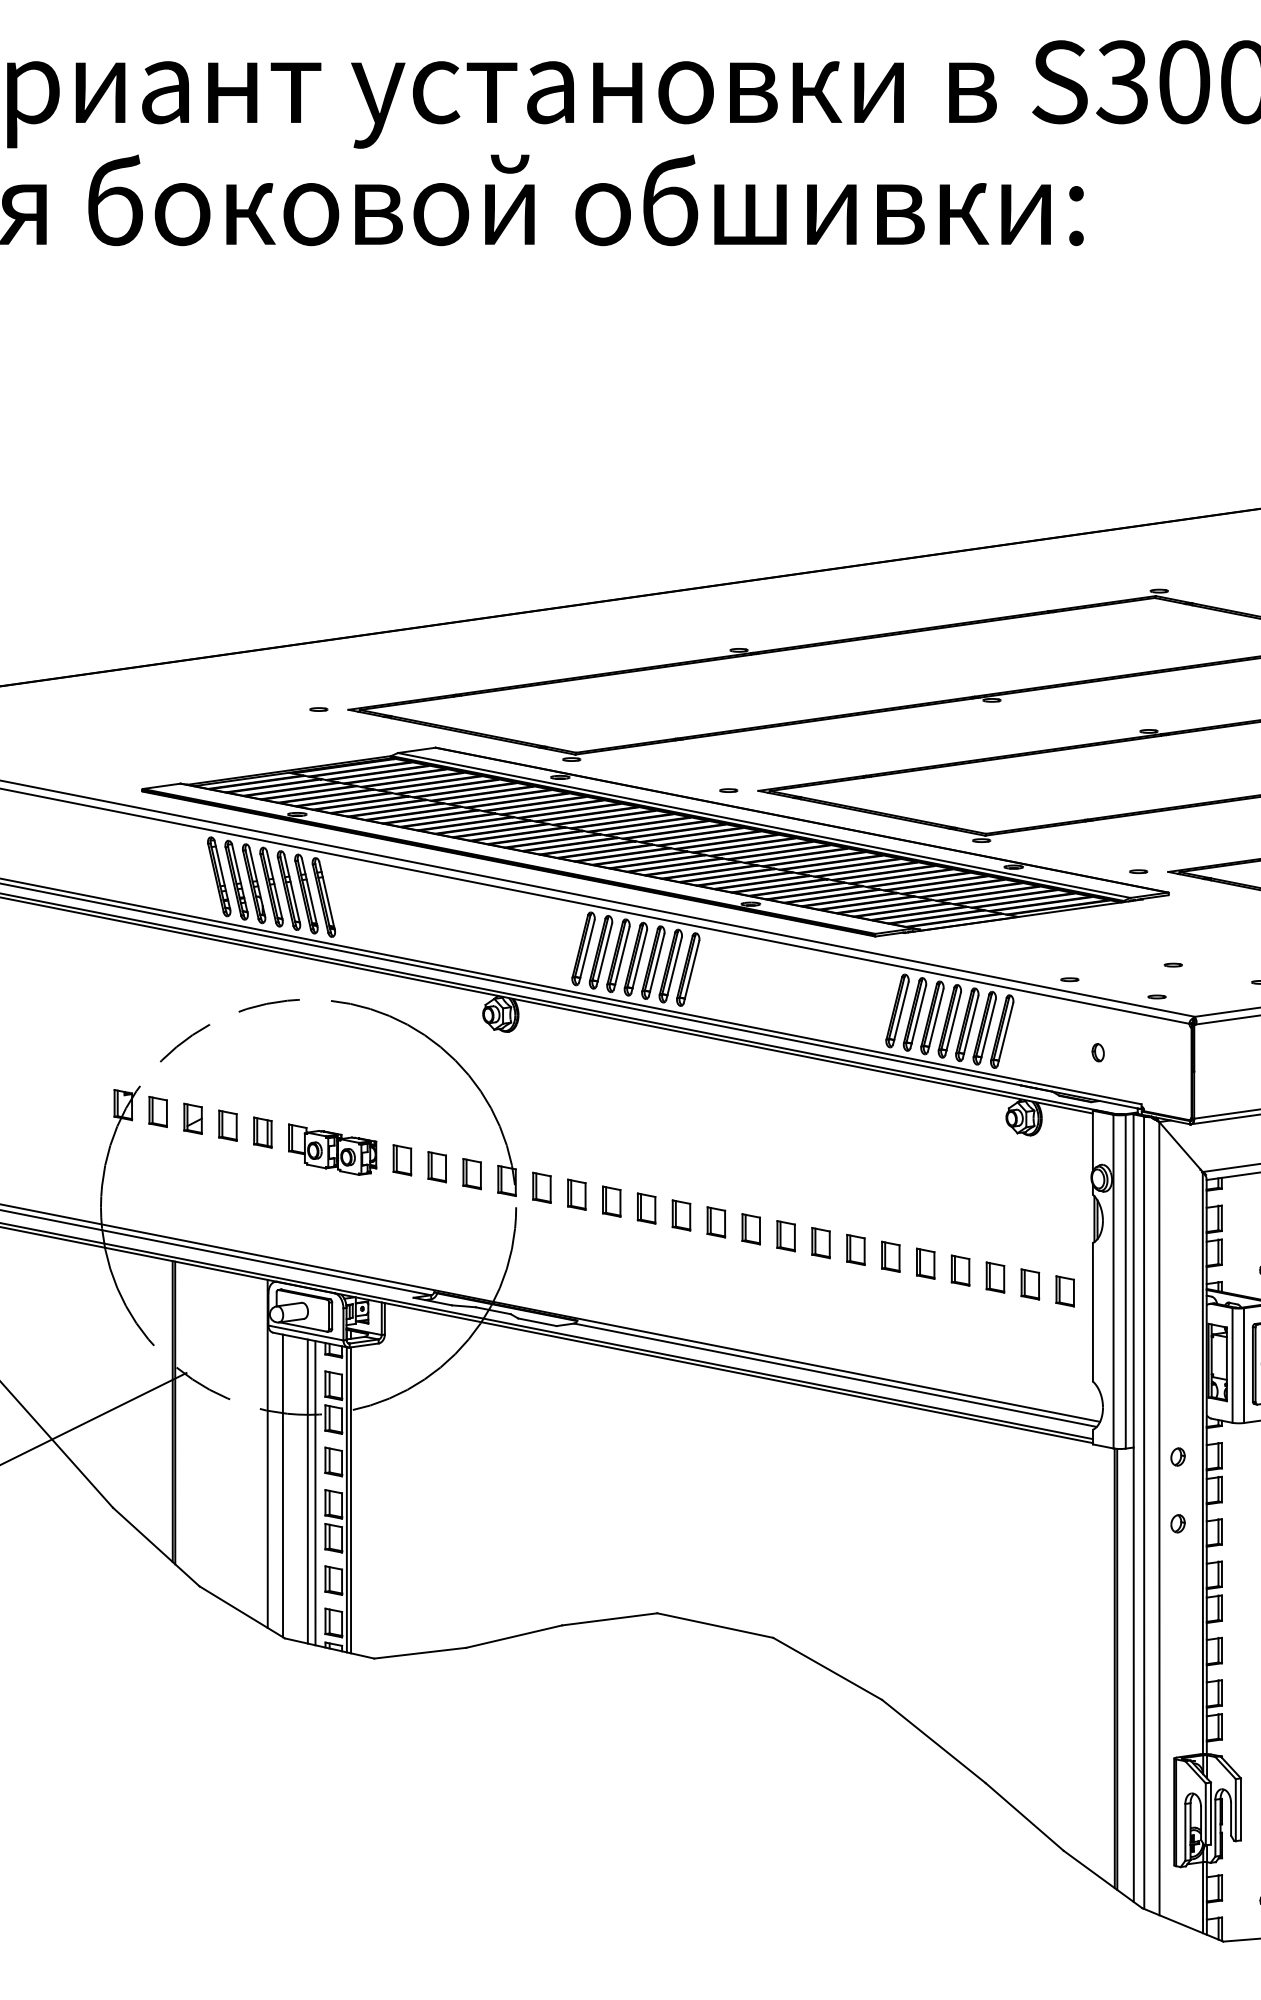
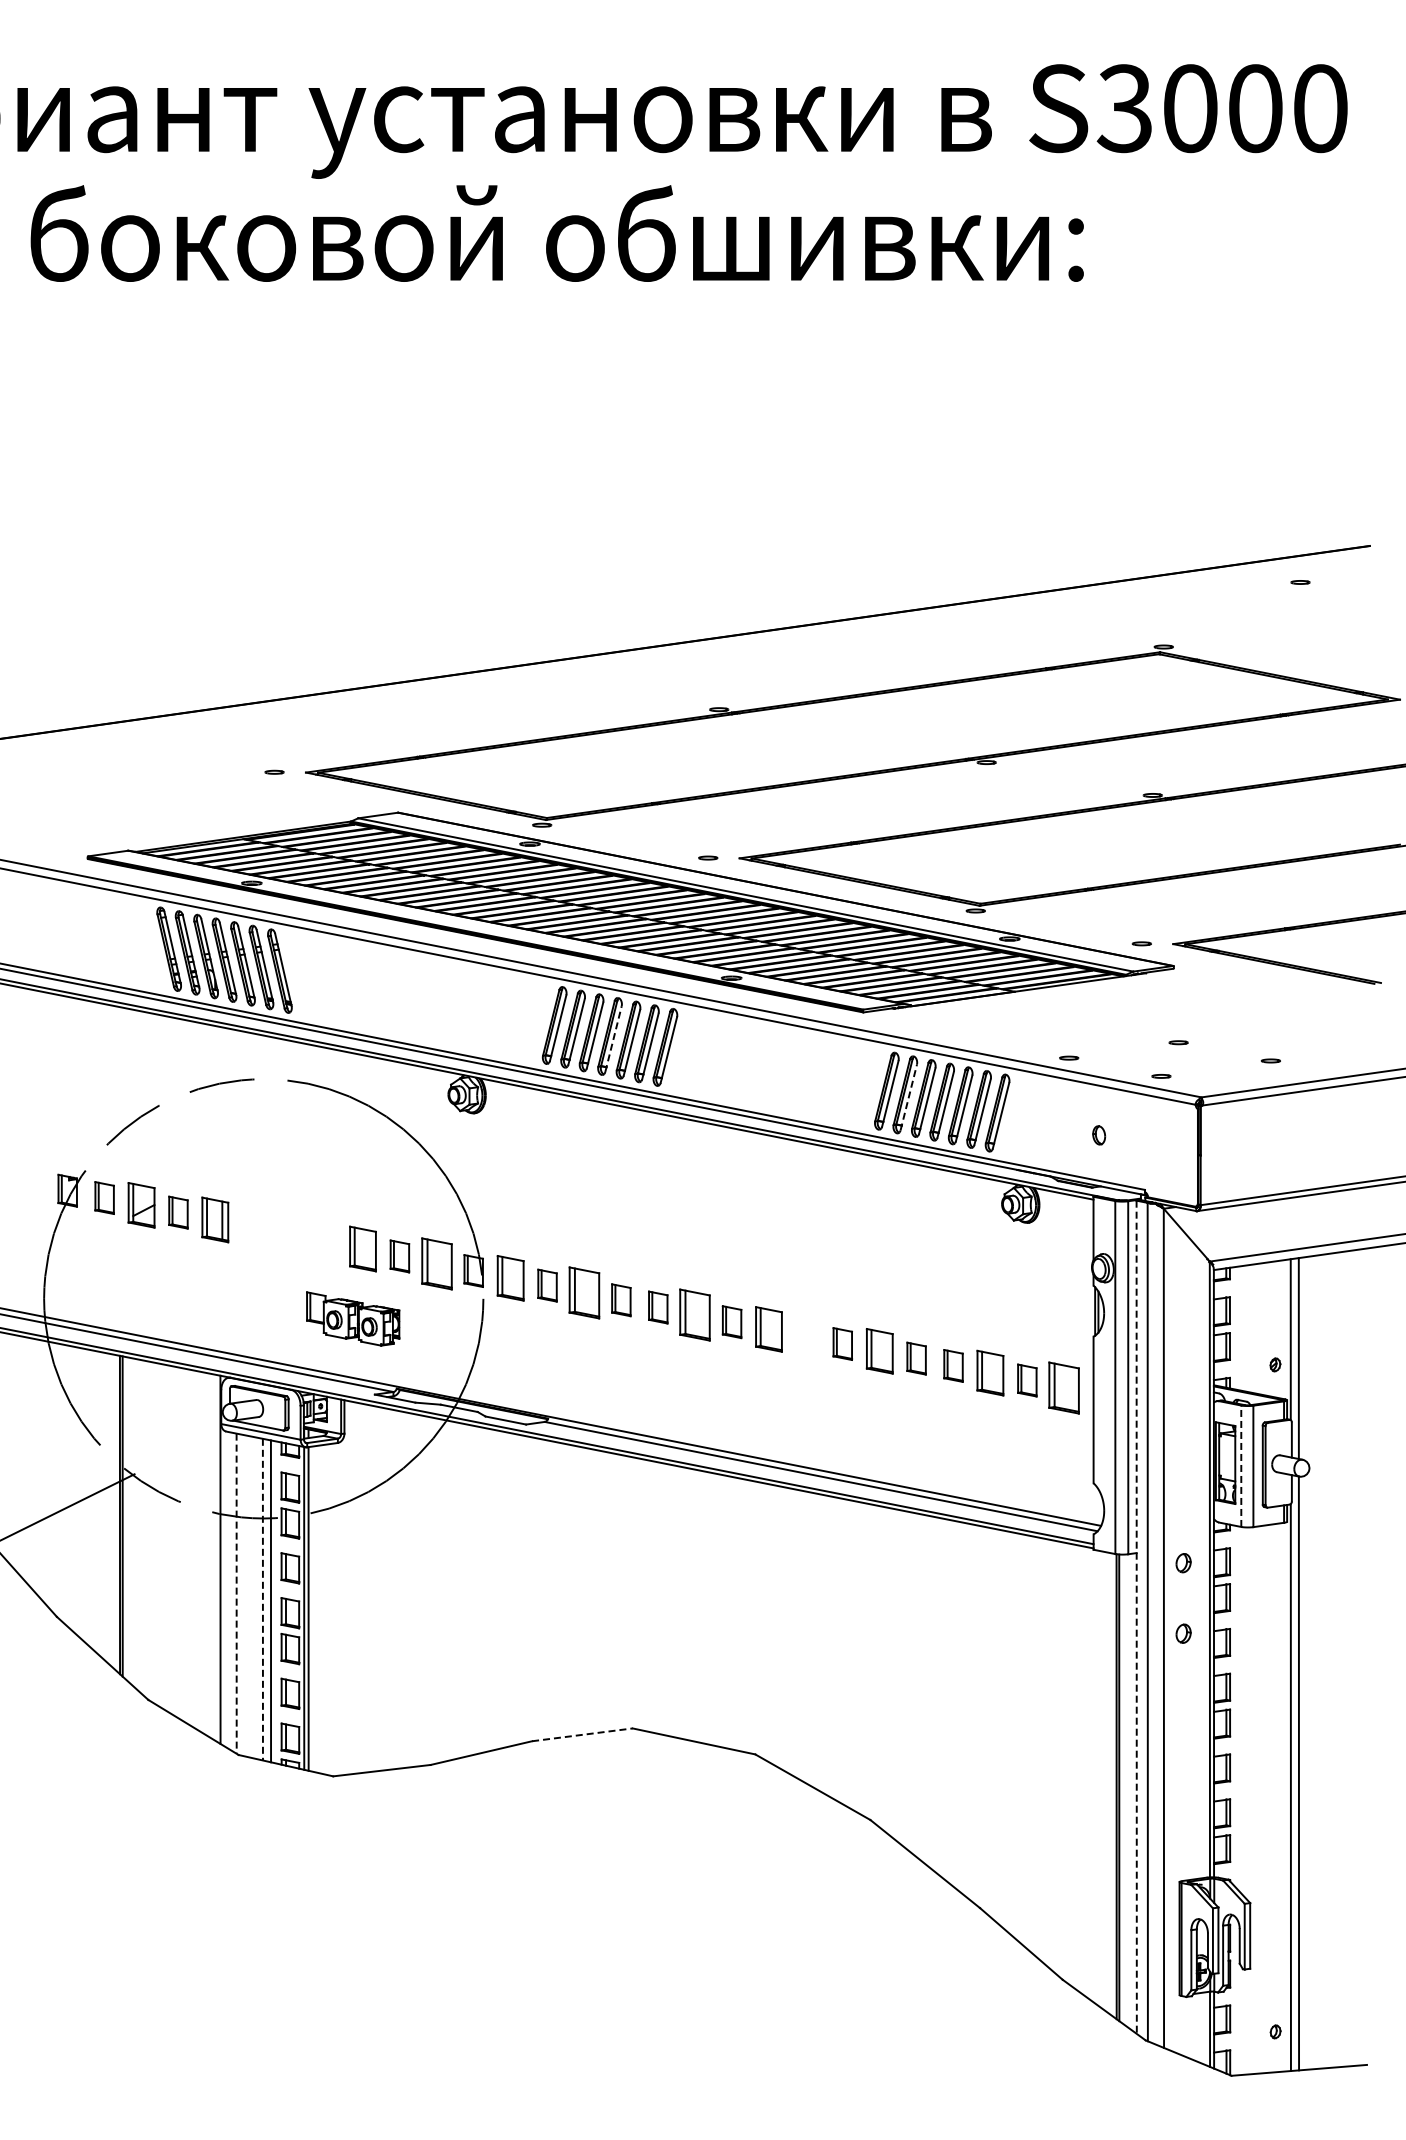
line: (639, 962) -> (613, 1039), solid -> dashed
line: (918, 1016) -> (908, 1097), solid -> dashed
part: (193, 1119) -> (141, 1205), size x1.4
part: (262, 1132) -> (215, 1219), size x1.4
part: (332, 1149) -> (353, 1318), moved
part: (401, 1160) -> (362, 1249), size x1.4
part: (471, 1173) -> (436, 1263), size x1.6
part: (541, 1188) -> (510, 1278), size x1.4
part: (611, 1201) -> (584, 1292), size x1.6
part: (716, 1222) -> (695, 1314), size x1.6
part: (785, 1236) -> (768, 1329), size x1.4
part: (820, 1242) -> (805, 1336), removed
part: (890, 1257) -> (879, 1351), size x1.4
part: (995, 1277) -> (990, 1373), size x1.4
part: (1065, 1291) -> (1064, 1387), size x1.6
line: (1232, 1365) -> (1241, 1466), solid -> dashed
line: (282, 1486) -> (236, 1594), solid -> dashed
line: (307, 1491) -> (262, 1599), solid -> dashed
line: (1133, 1508) -> (1136, 1617), solid -> dashed
line: (609, 1619) -> (582, 1734), solid -> dashed

